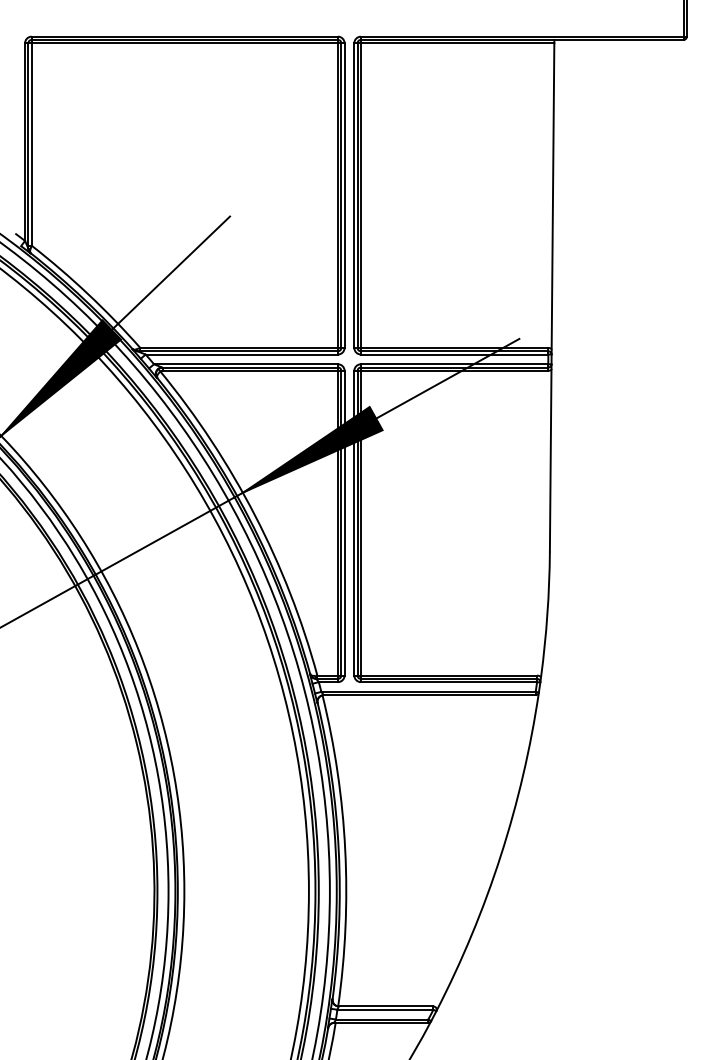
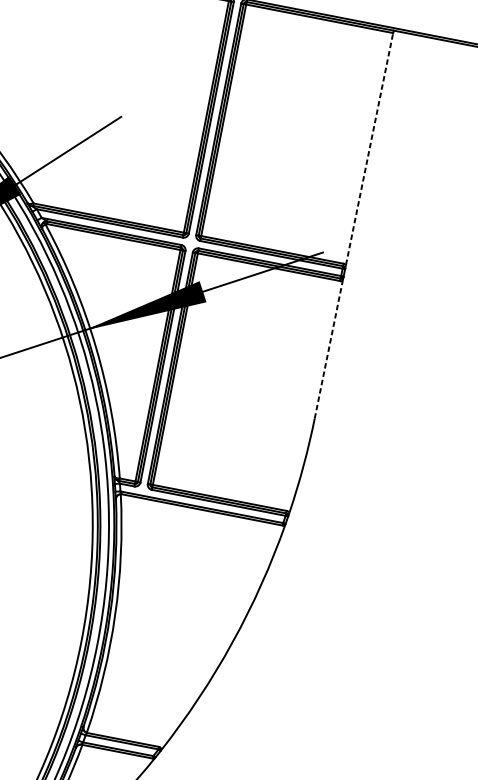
line: (553, 196) -> (369, 149), solid -> dashed
line: (550, 460) -> (328, 349), solid -> dashed

